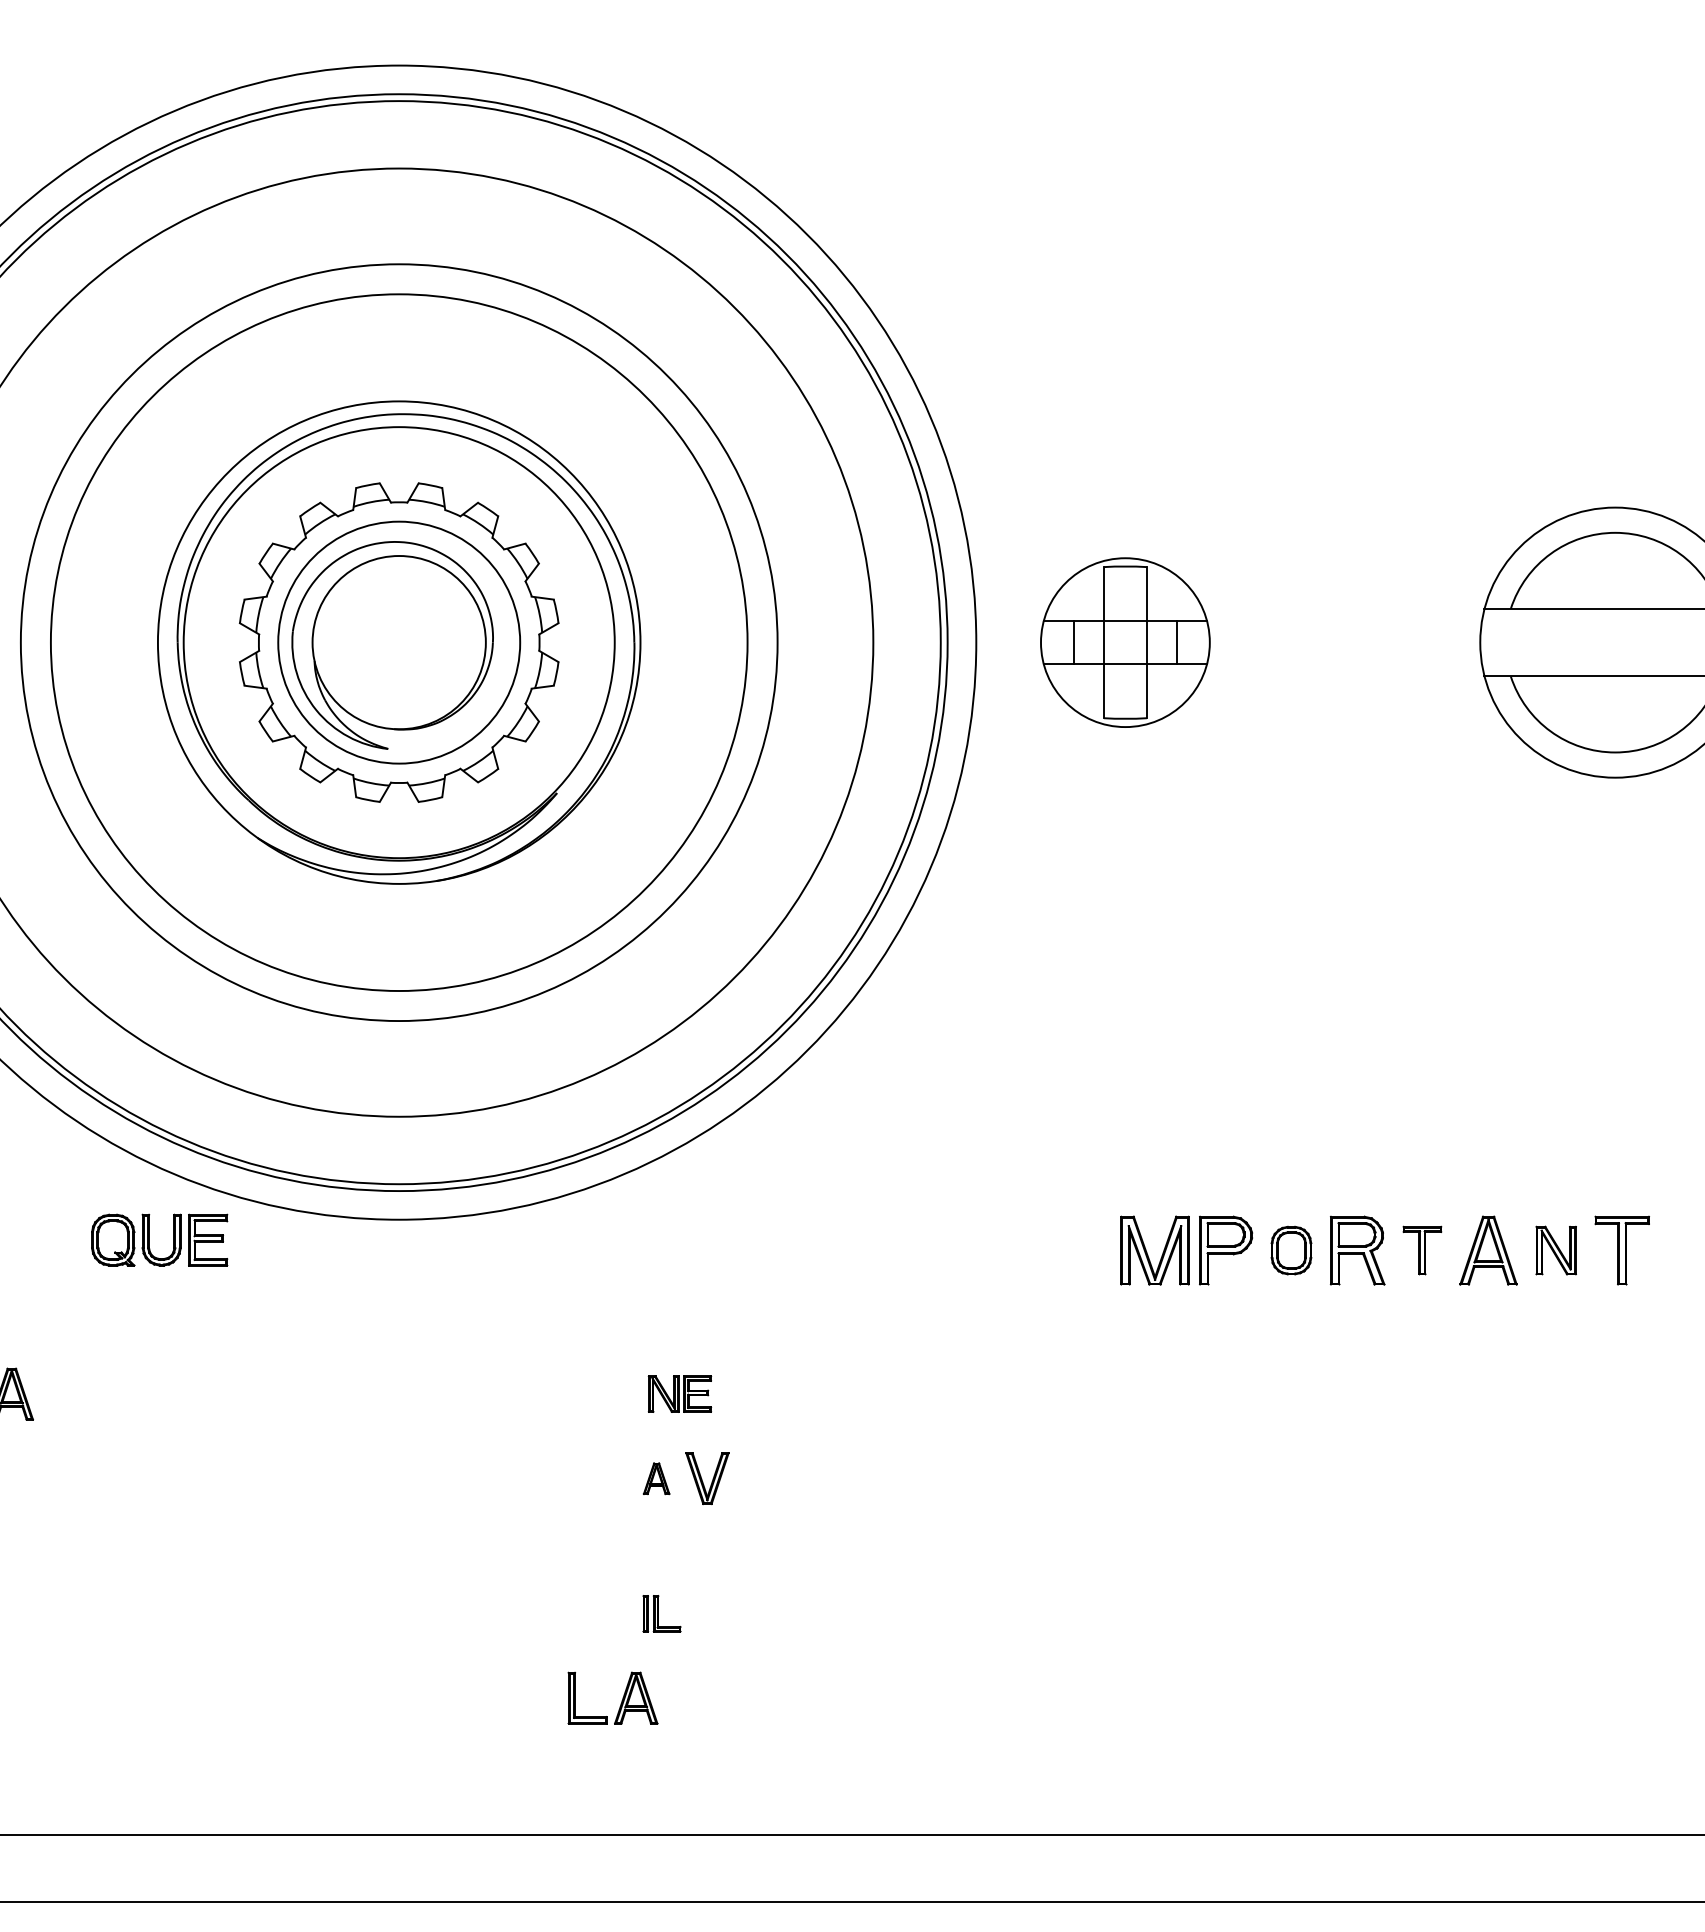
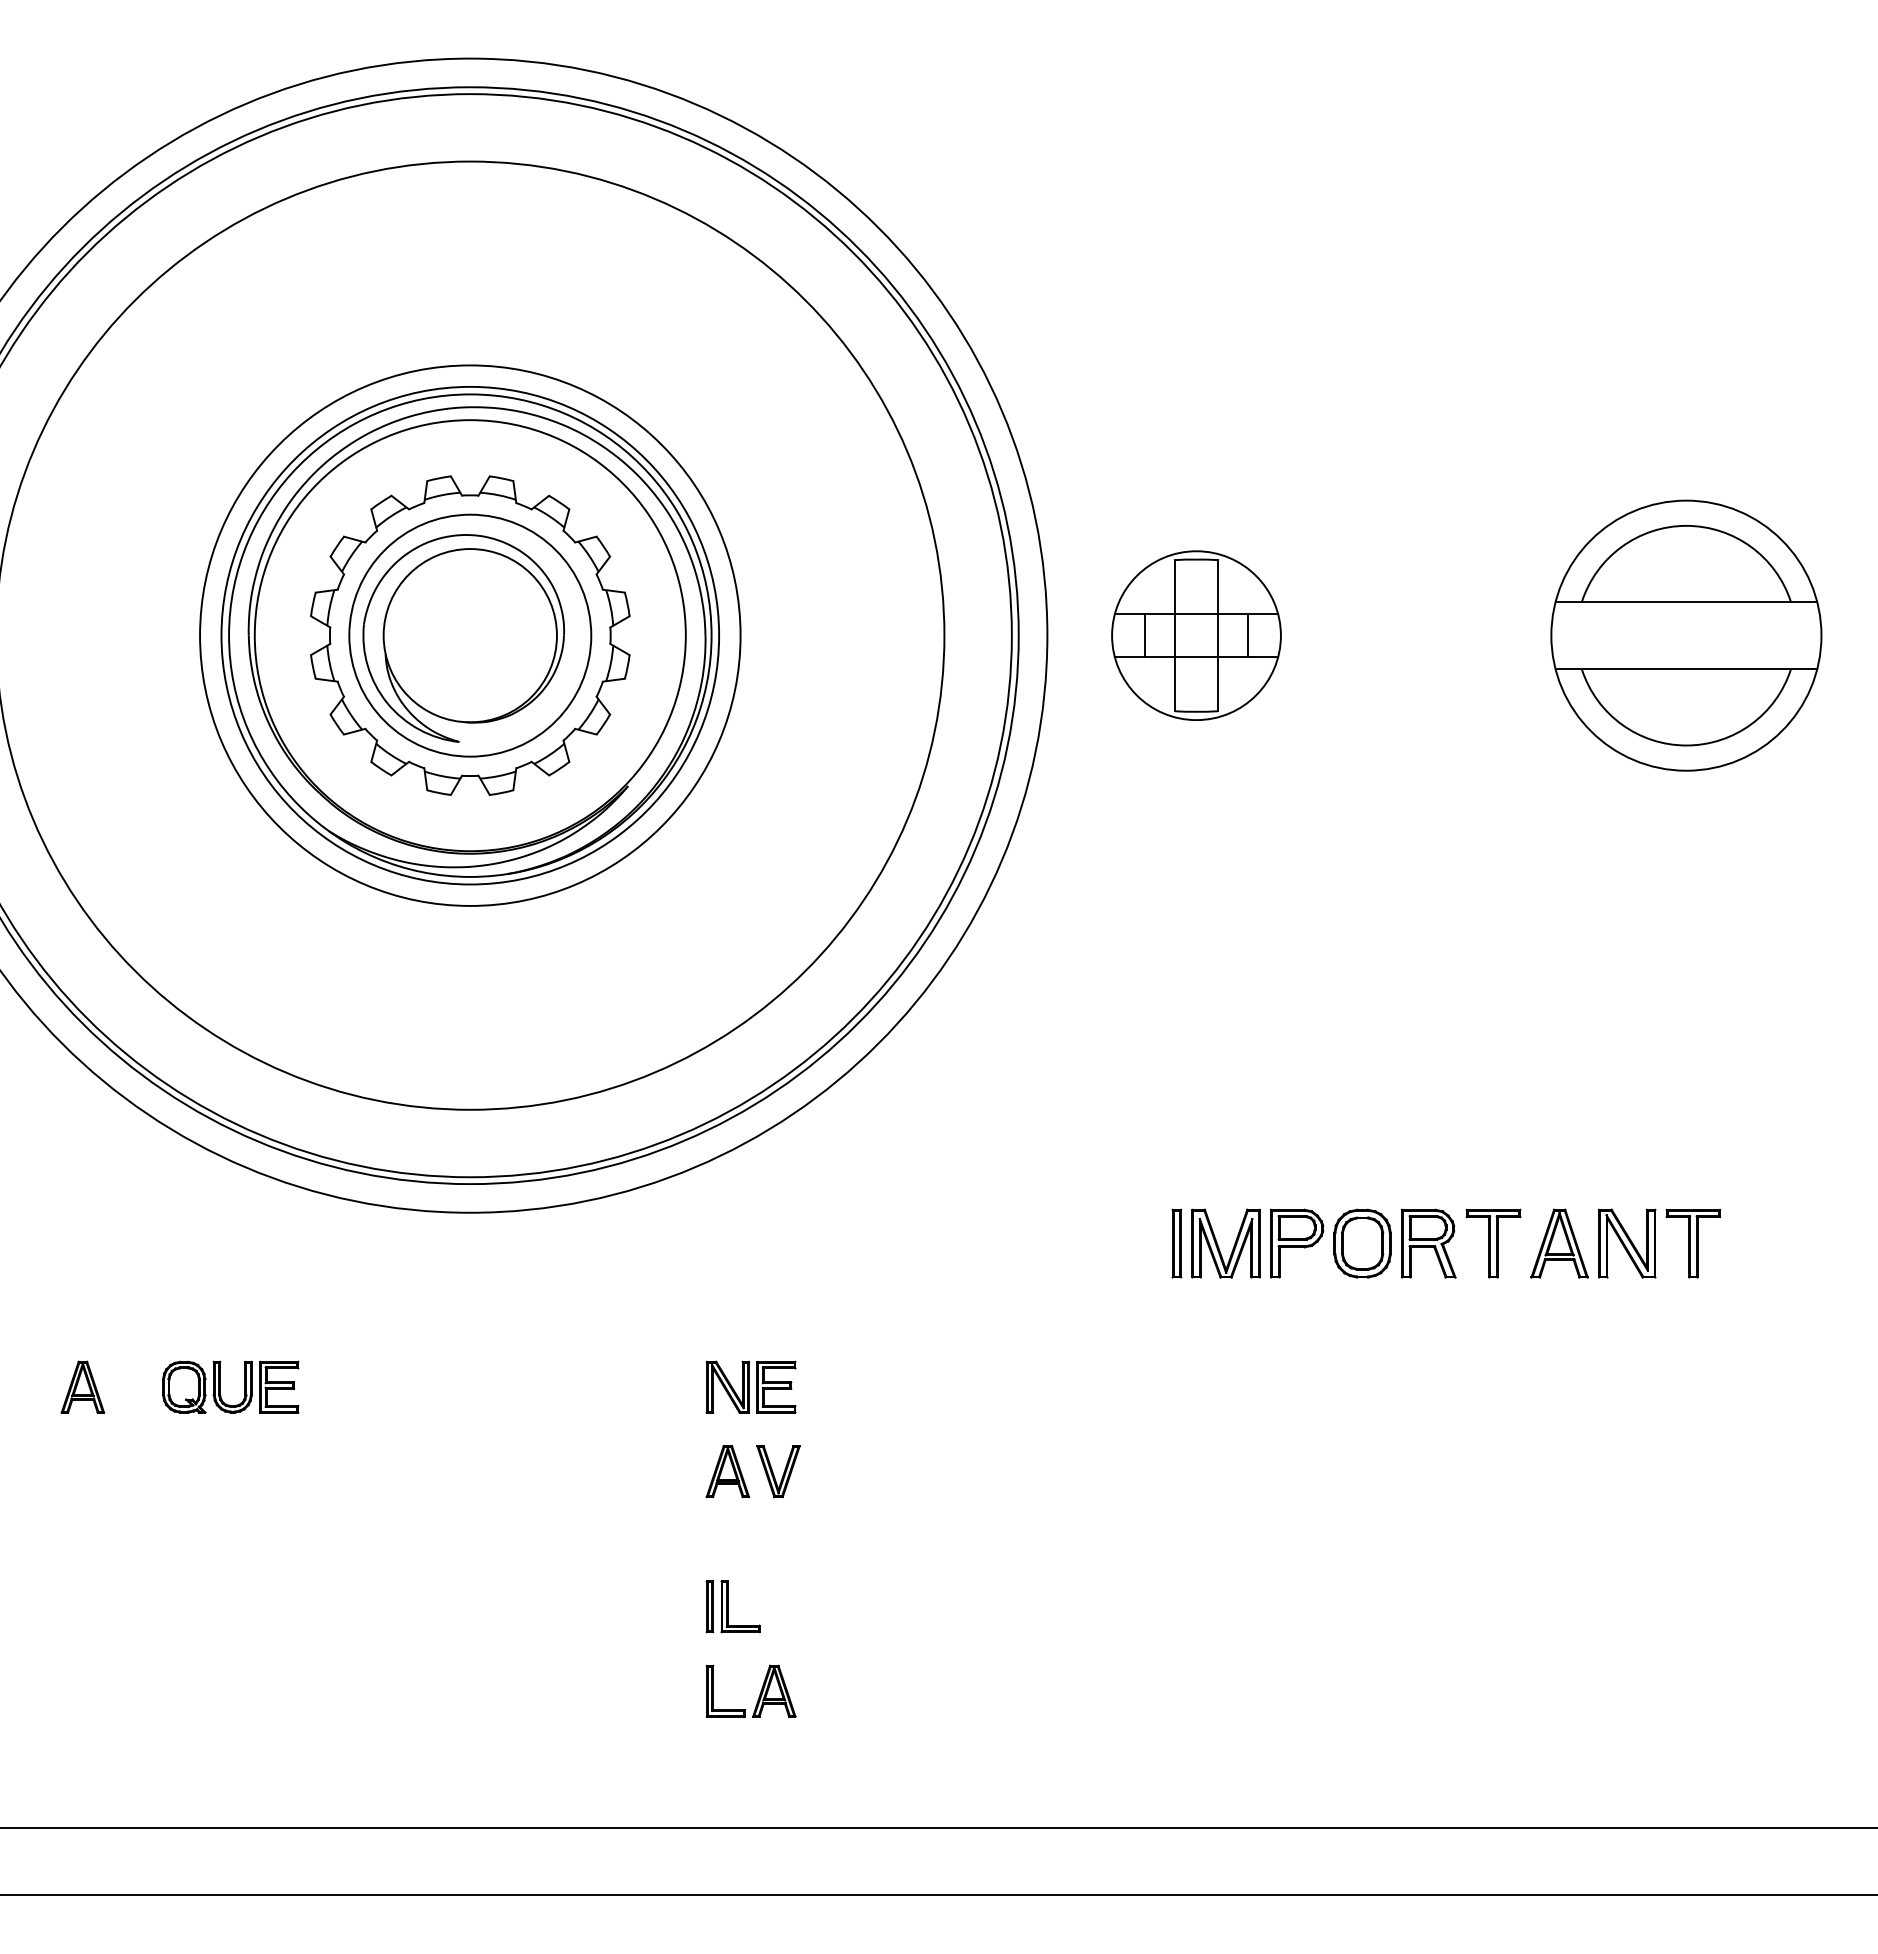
circle: (399, 642) -> (470, 635), size x0.71
circle: (399, 642) -> (470, 635), size x0.71
part: (149, 1239) -> (220, 1386), moved
part: (1105, 1250) -> (1176, 1243), added
part: (1291, 1250) -> (1362, 1243), size x1.43
part: (1422, 1250) -> (1493, 1243), size x1.43
part: (1556, 1250) -> (1627, 1243), size x1.43
part: (679, 1393) -> (750, 1386), size x1.43
part: (656, 1478) -> (727, 1471), size x1.67
part: (661, 1613) -> (732, 1606), size x1.43
part: (621, 1701) -> (759, 1694), moved

